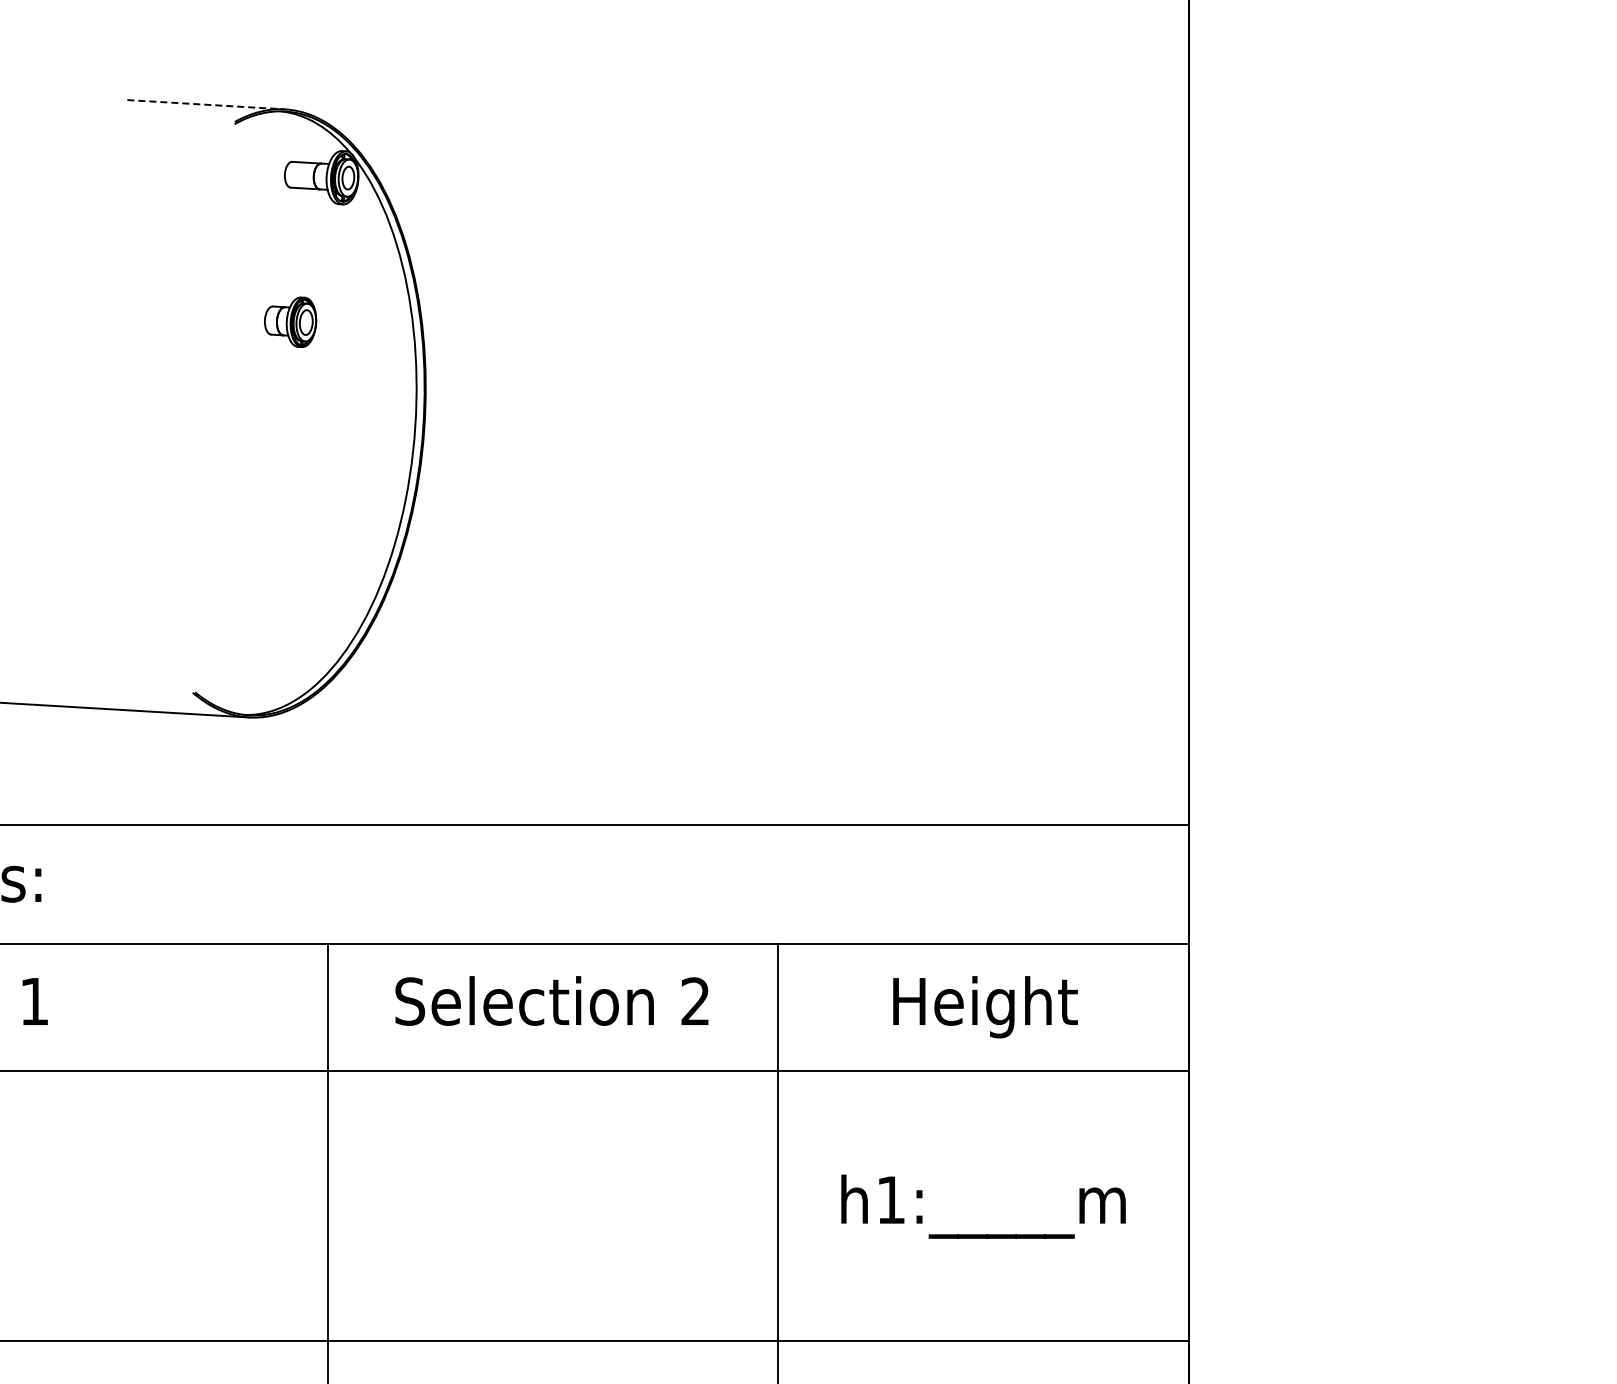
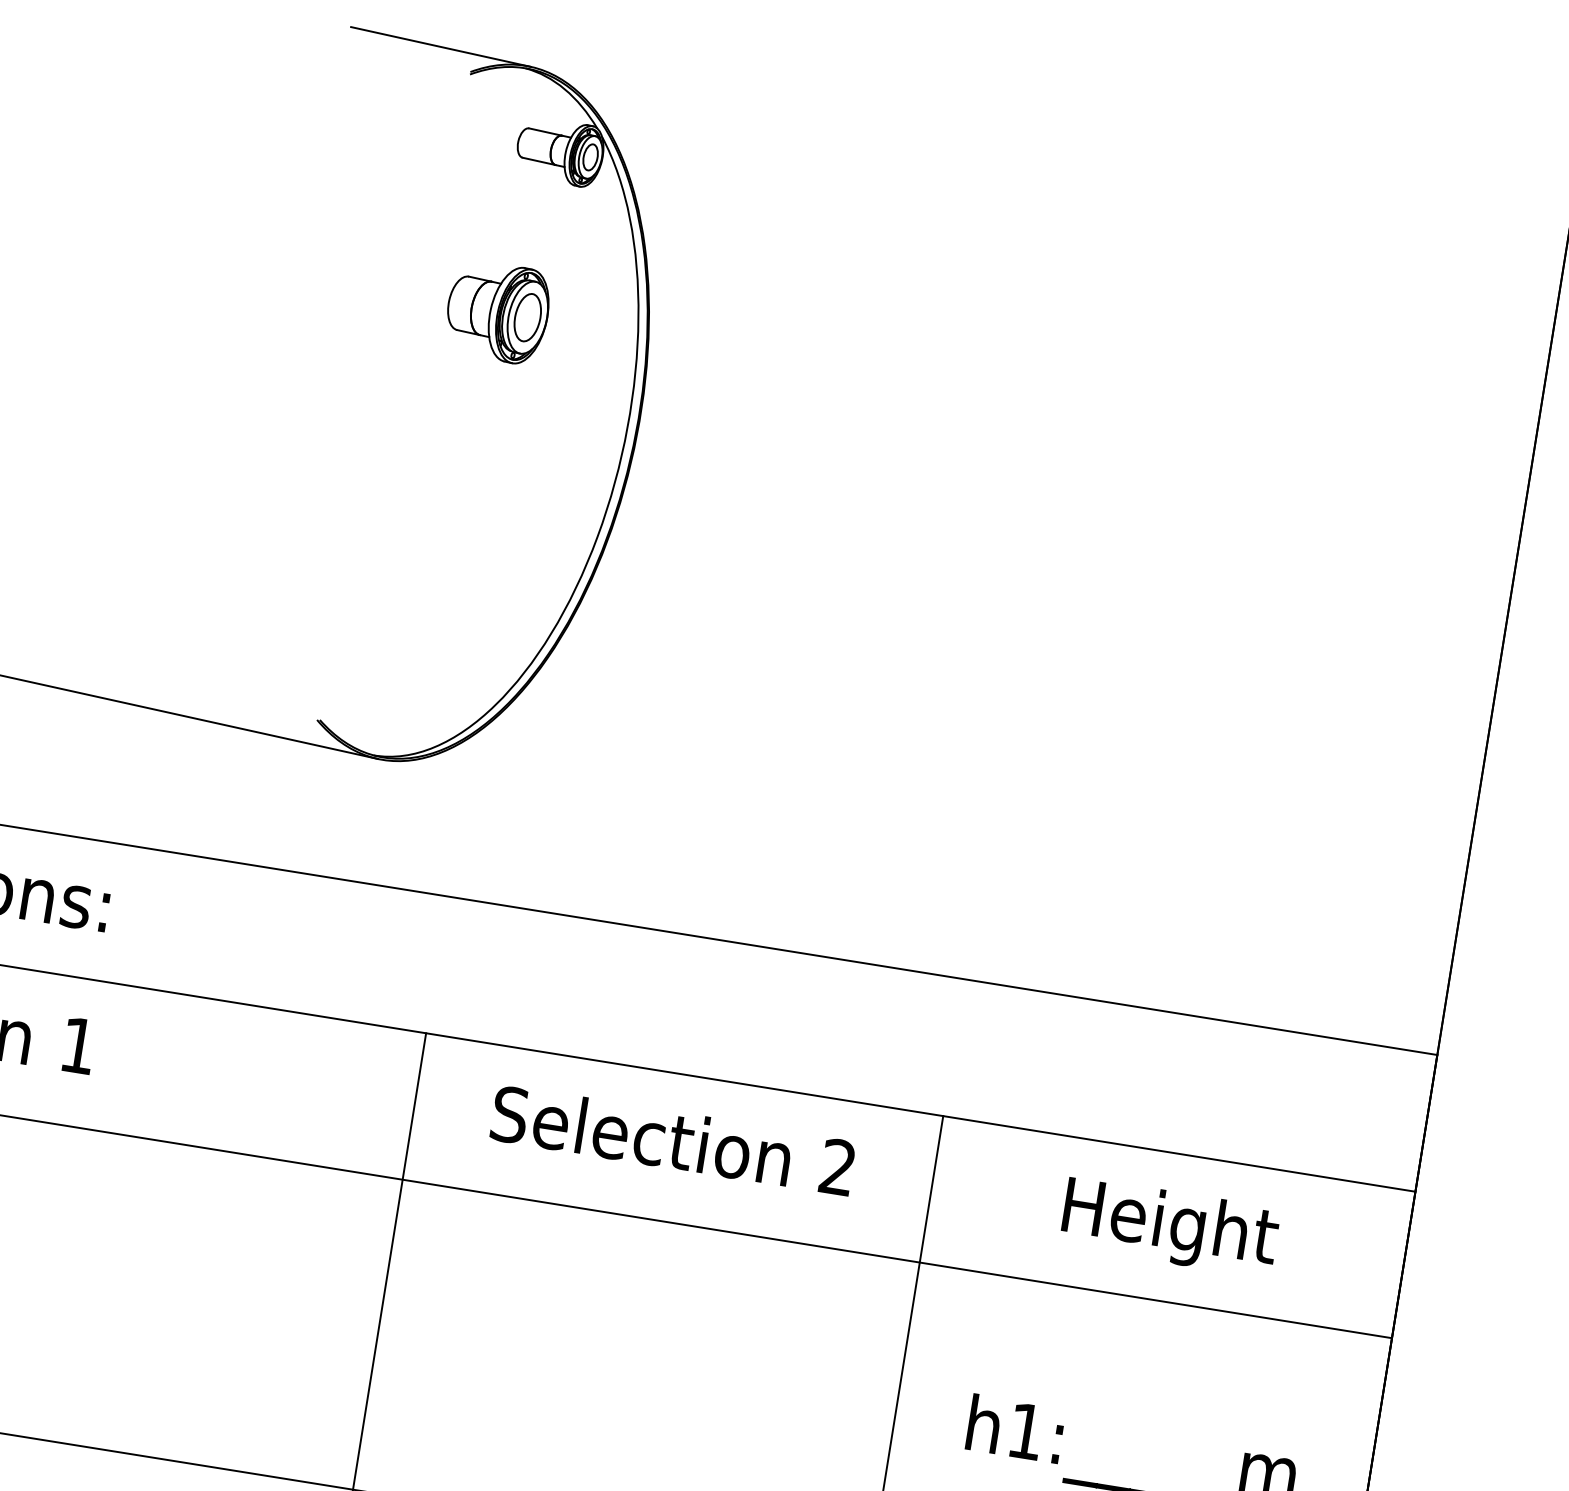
line: (206, 104) -> (441, 46), dashed -> solid
part: (290, 322) -> (497, 312), size x1.67

